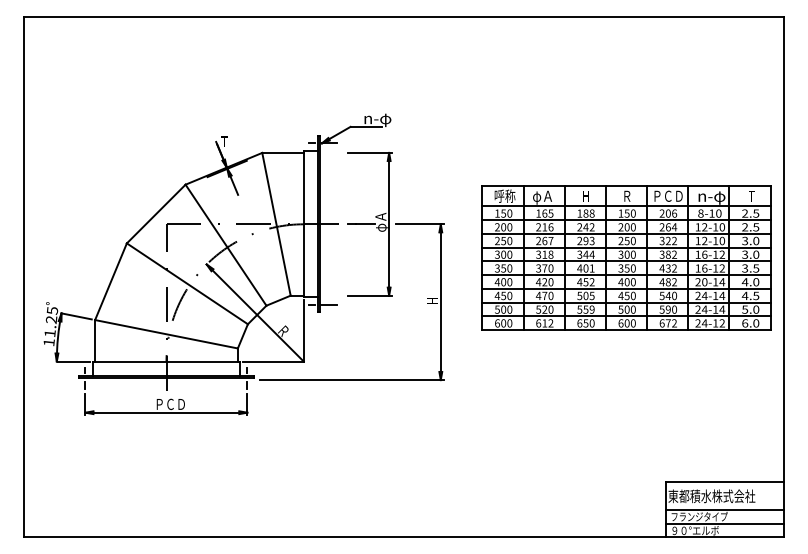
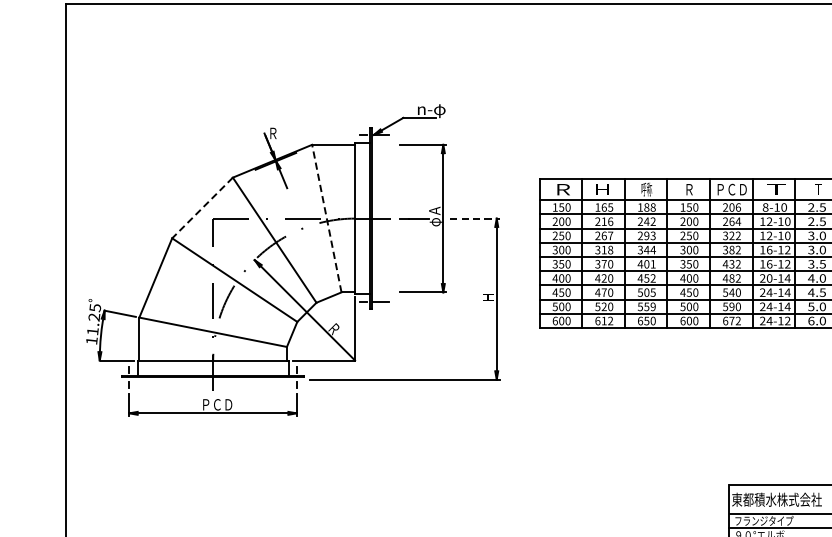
text: (224, 141) -> (273, 132), Ｔ -> Ｒ
text: (504, 195) -> (562, 188), 呼称 -> Ｒ
text: (585, 195) -> (646, 188), Ｈ -> 呼称
text: (542, 197) -> (601, 190), φＡ -> Ｈ
text: (711, 197) -> (776, 190), n-φ -> Ｔ
line: (156, 214) -> (202, 208), solid -> dashed
line: (276, 224) -> (326, 218), solid -> dashed
line: (419, 224) -> (474, 218), solid -> dashed

